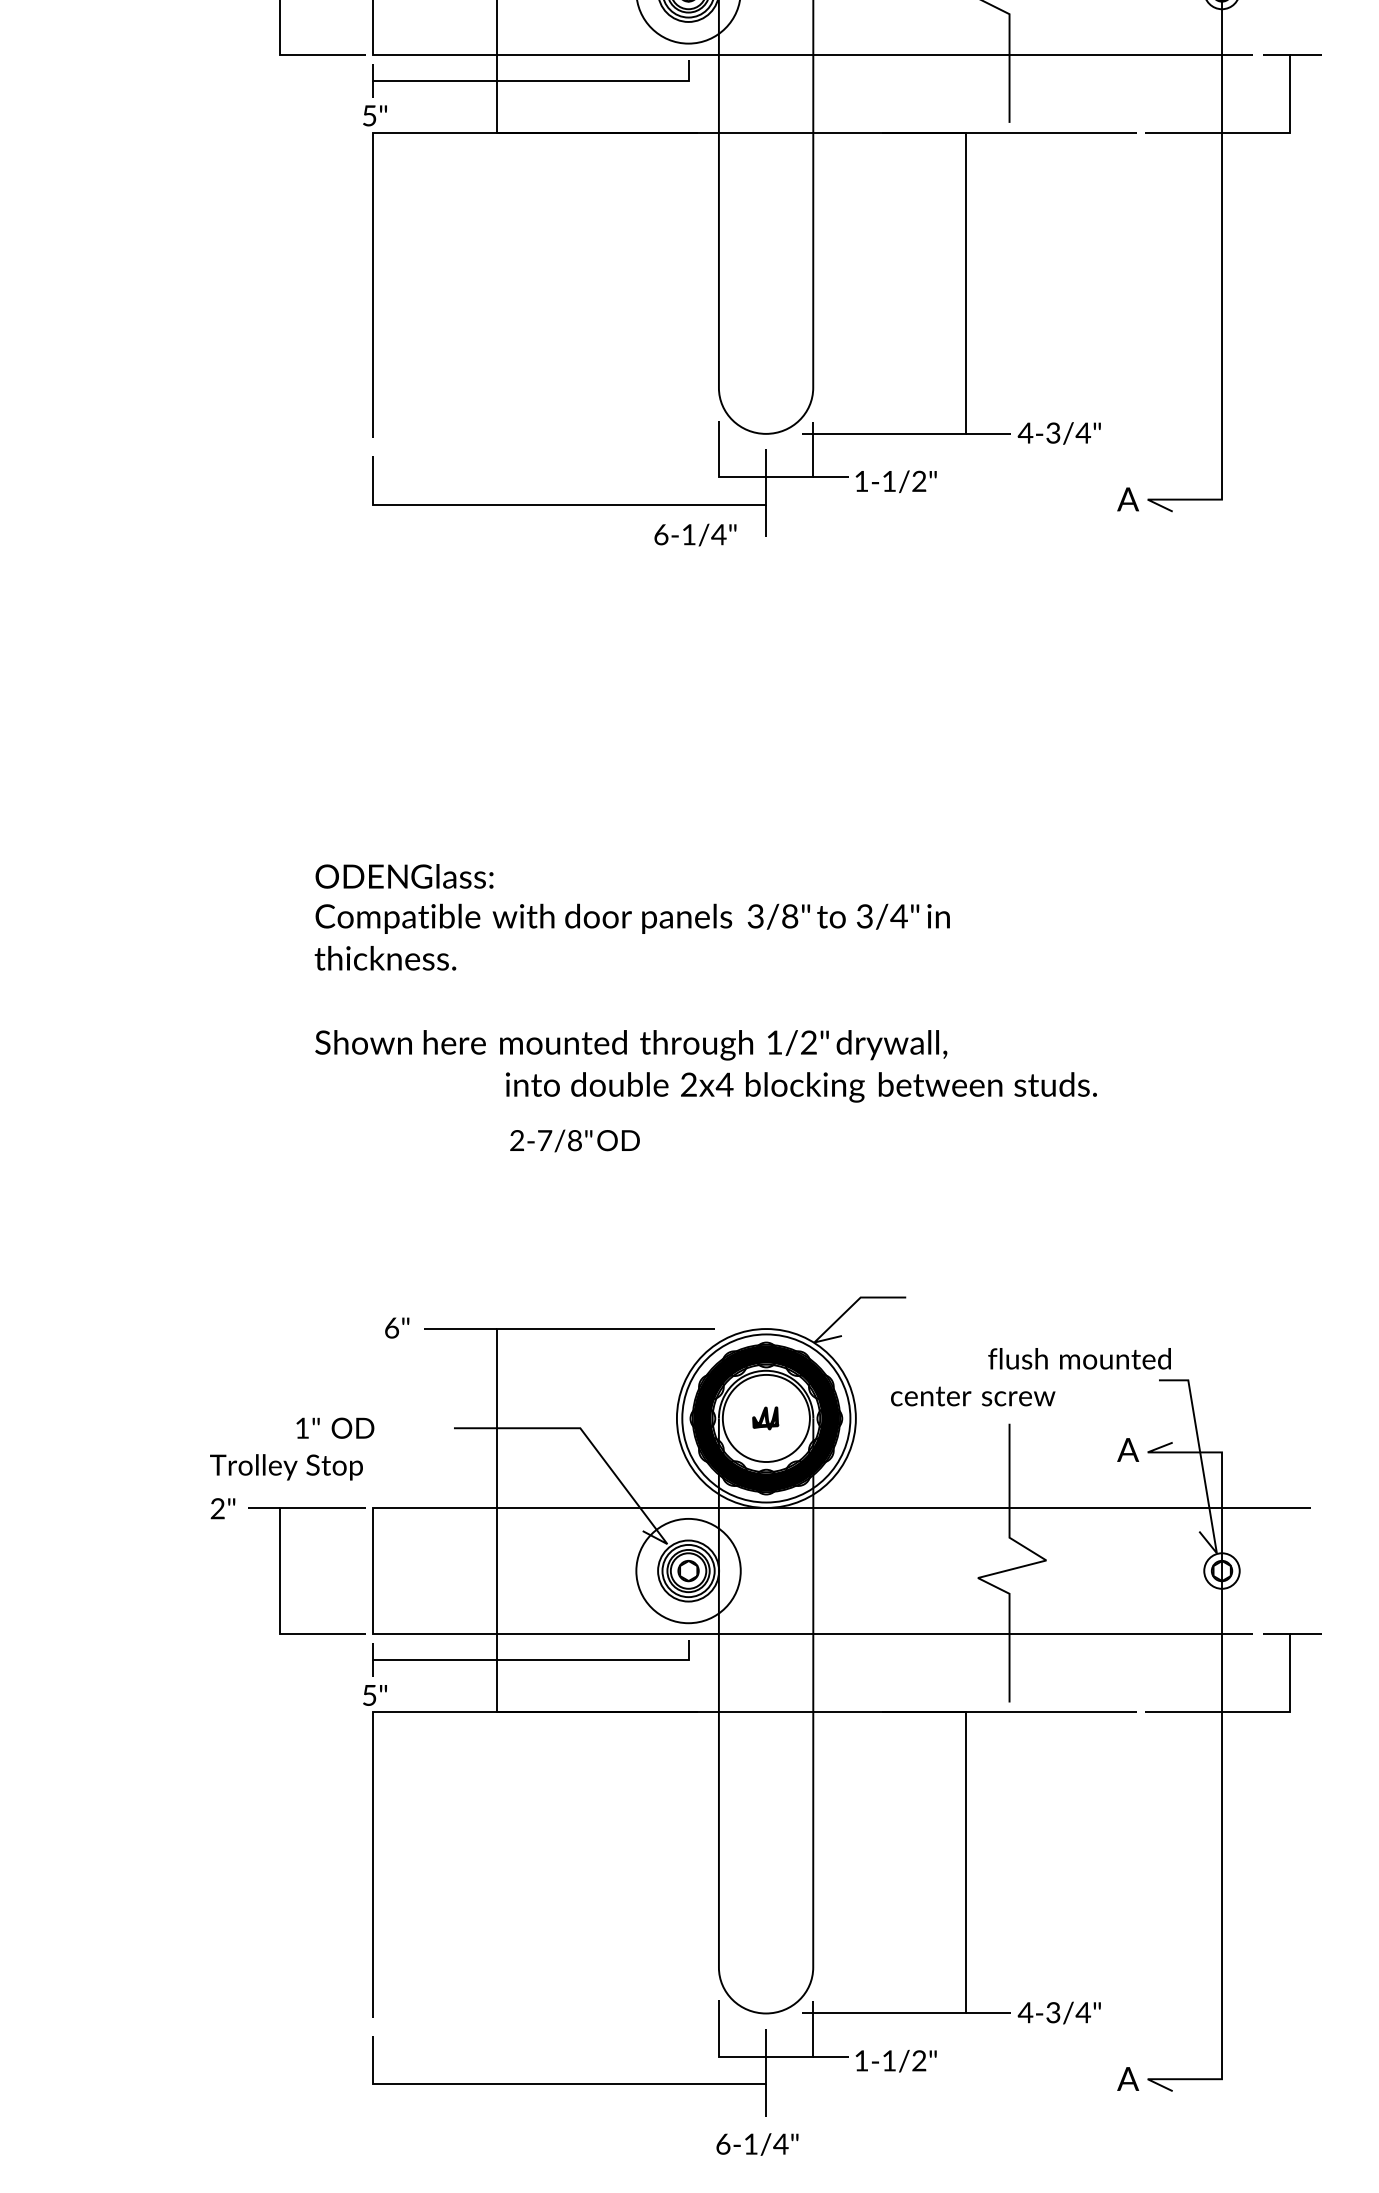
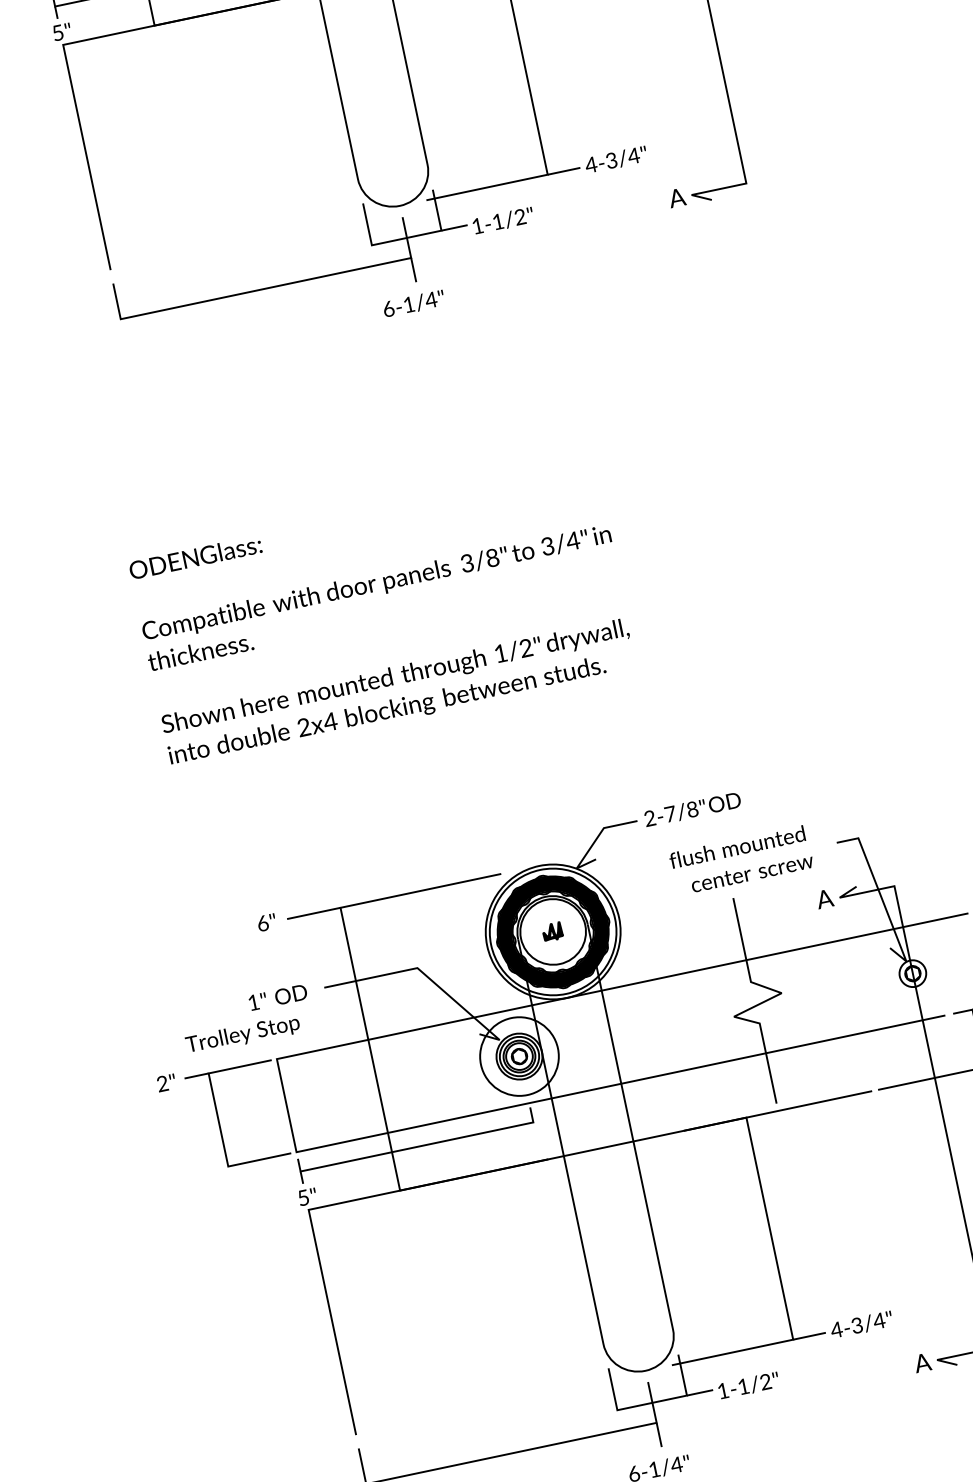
text: (695, 534) -> (413, 303), moved
text: (404, 876) -> (195, 557), moved
text: (801, 1087) -> (387, 711), moved
text: (574, 1140) -> (692, 809), moved
text: (1079, 1358) -> (737, 846), moved
text: (973, 1396) -> (752, 873), moved
text: (335, 1427) -> (278, 996), moved
text: (286, 1467) -> (243, 1035), moved

